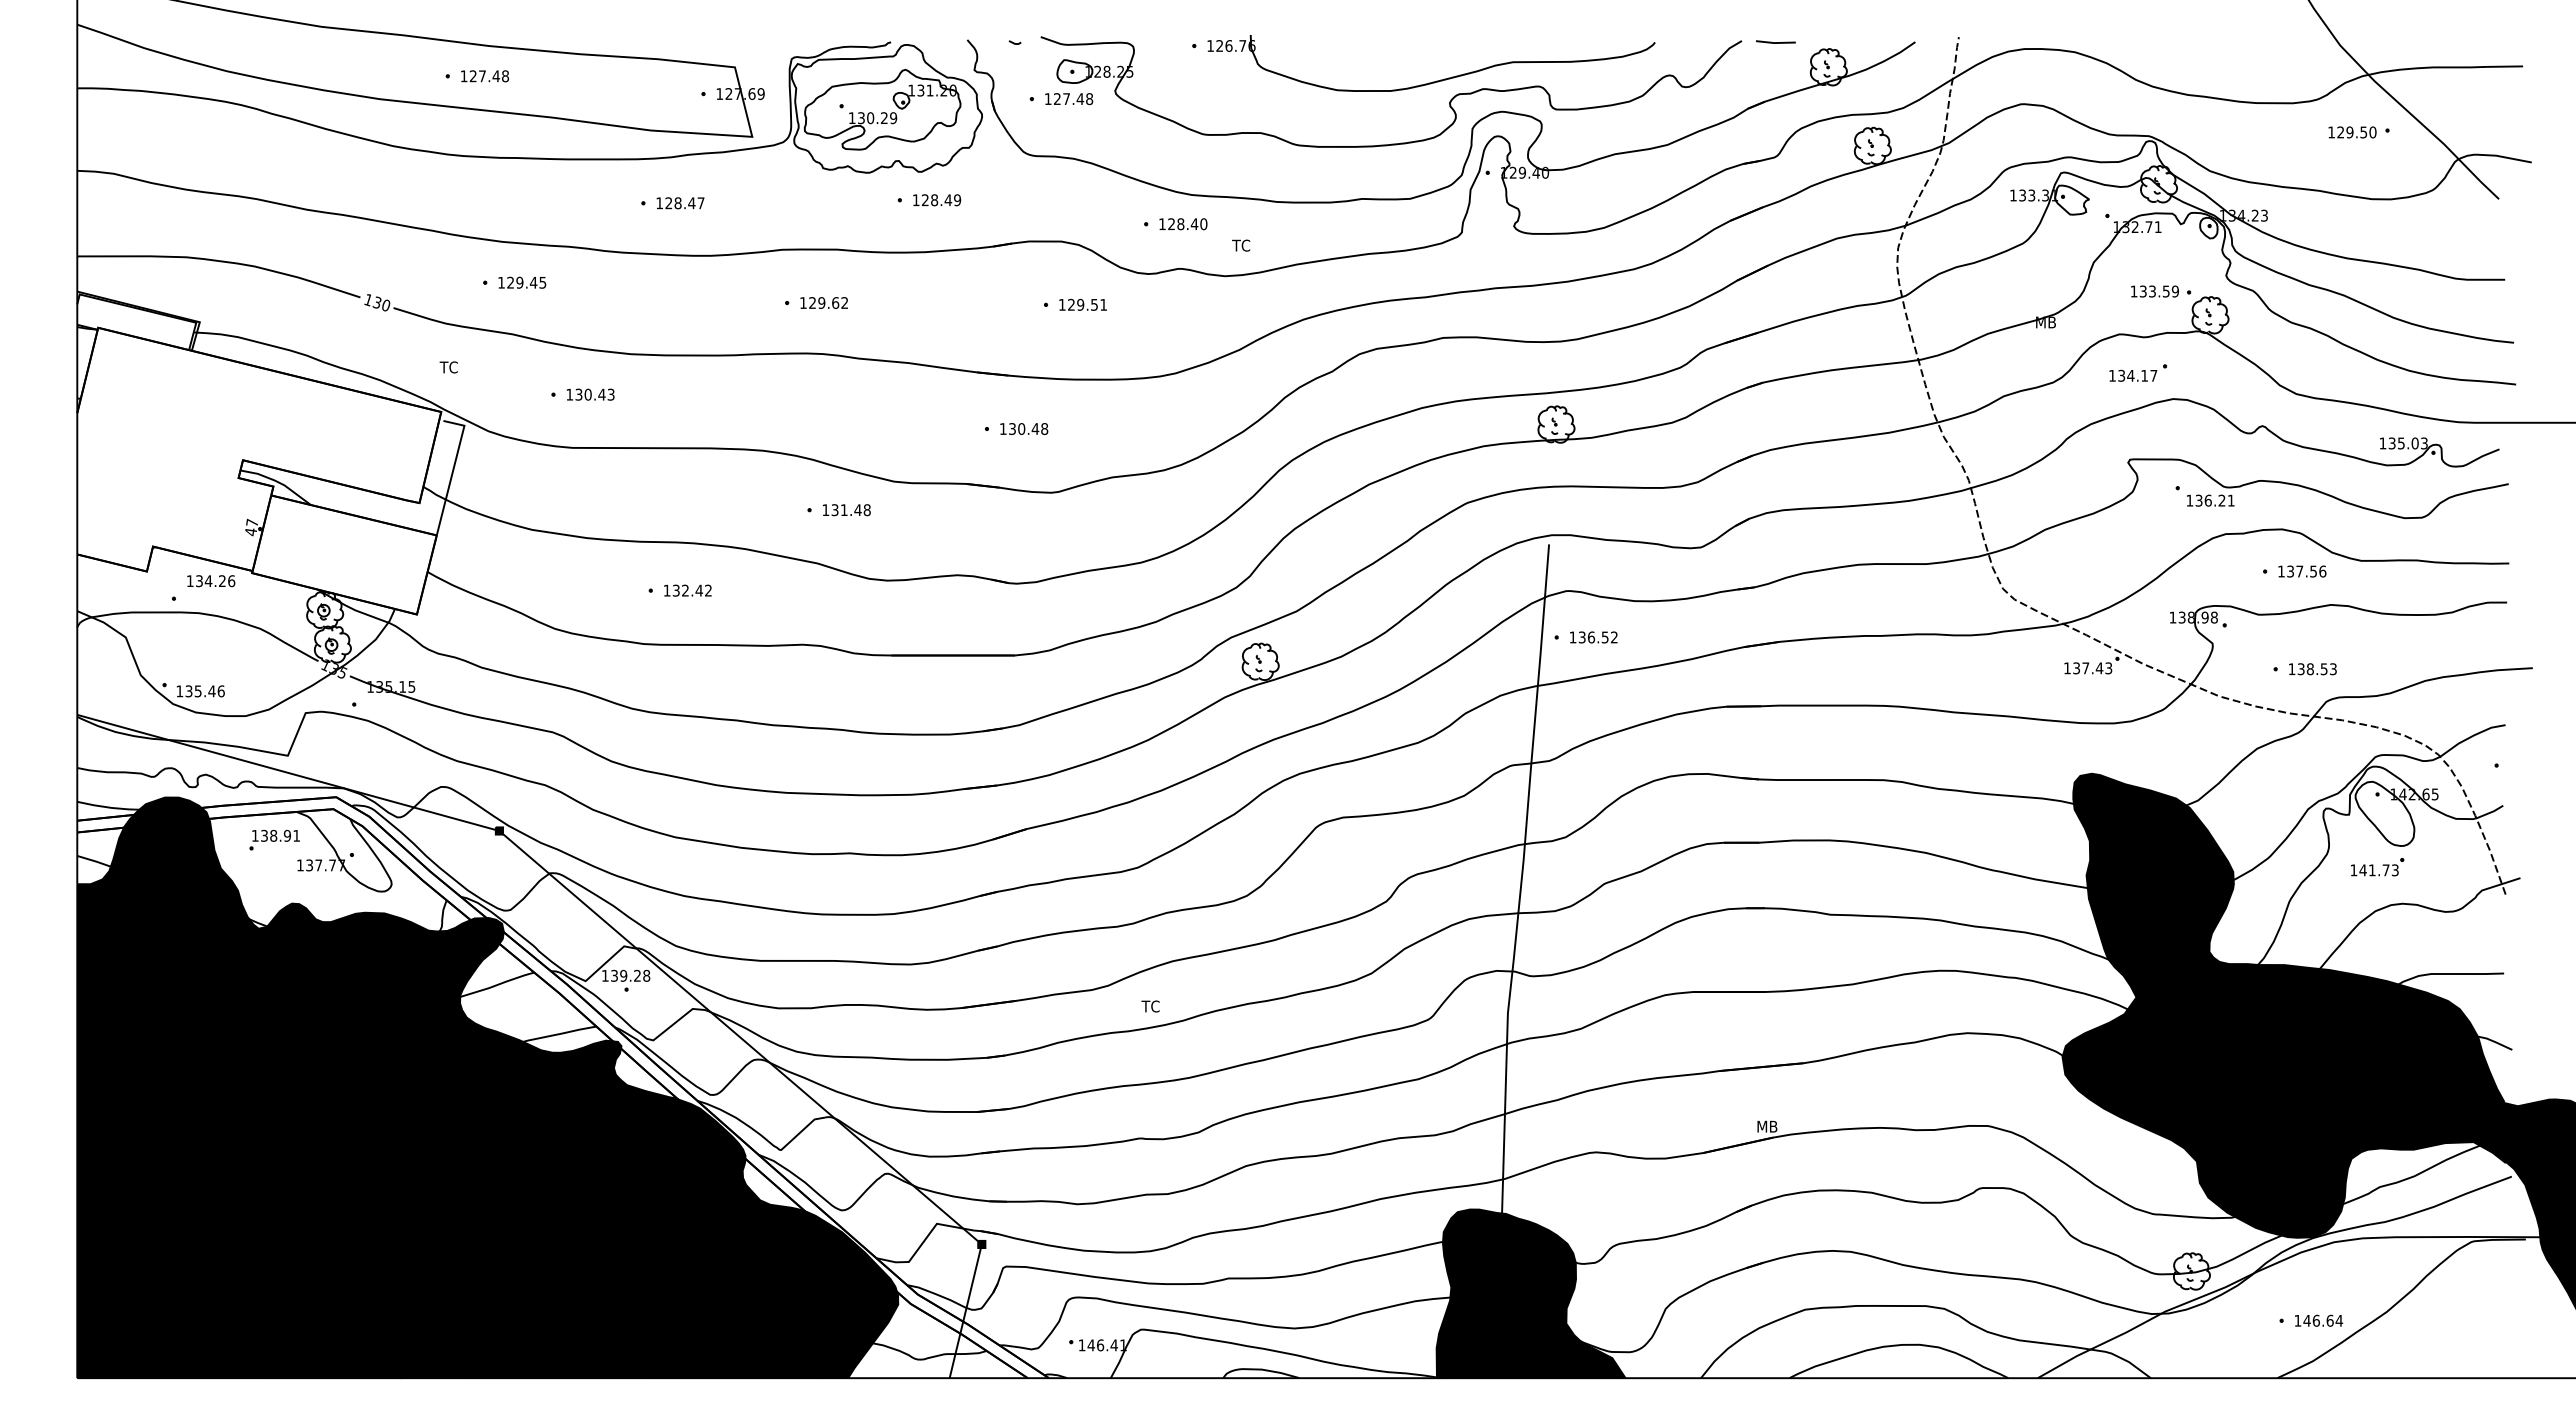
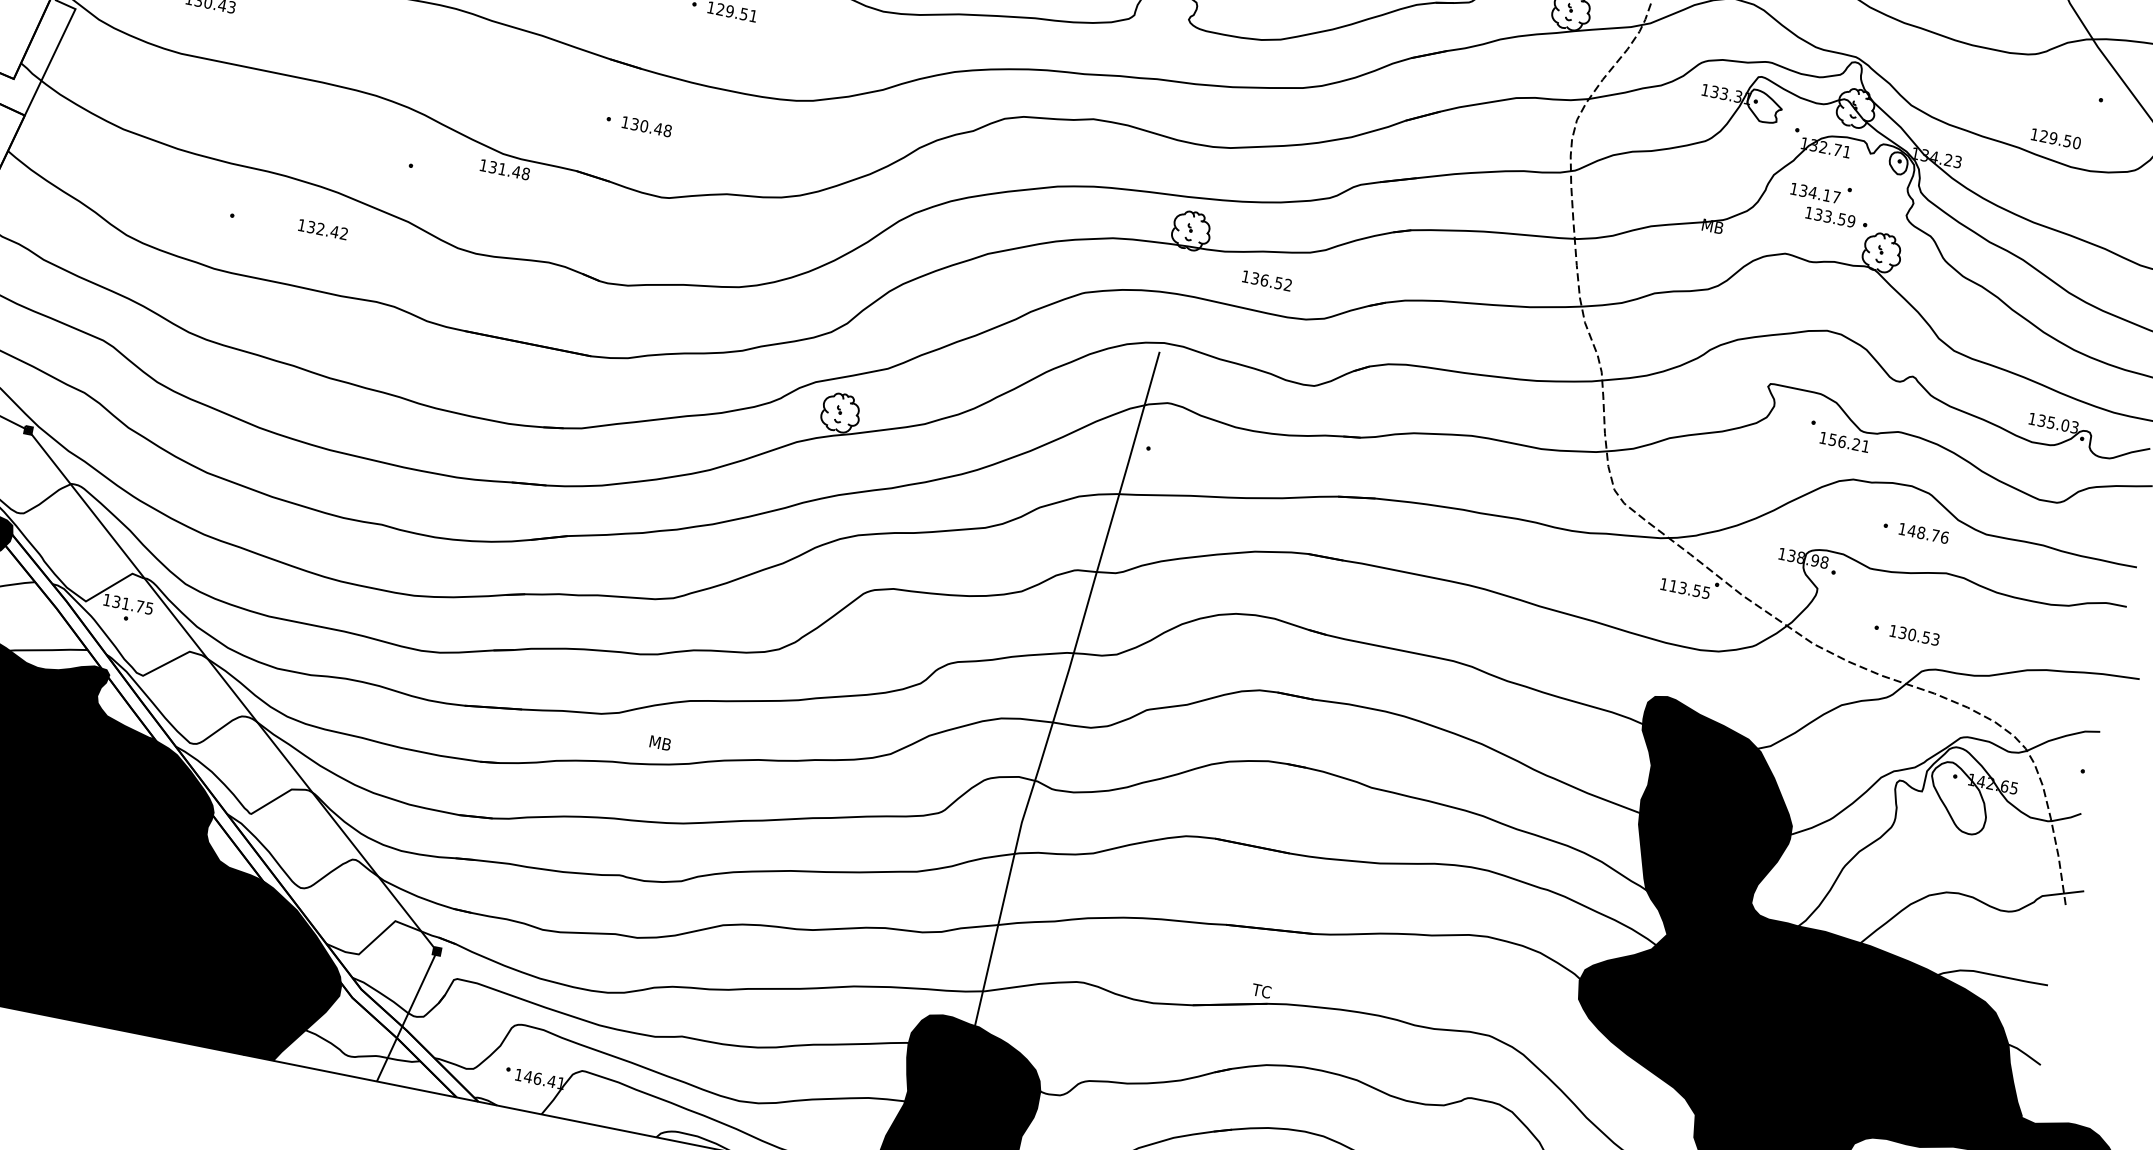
text: (2352, 132) -> (2056, 138), moved
part: (2138, 372) -> (1821, 190), moved
text: (2199, 499) -> (1833, 438), 136.21 -> 156.21
text: (846, 510) -> (504, 170), moved
text: (2301, 571) -> (1923, 533), 137.56 -> 148.76
text: (687, 590) -> (322, 229), moved
text: (1593, 637) -> (1266, 280), moved
text: (2092, 668) -> (1689, 589), 137.43 -> 113.55
text: (2309, 668) -> (1911, 633), 138.53 -> 130.53
part: (2377, 867) -> (1940, 851), removed
text: (635, 975) -> (138, 605), 139.28 -> 131.75
text: (1151, 1006) -> (659, 742), TC -> MB
text: (1766, 1126) -> (1262, 991), MB -> TC

